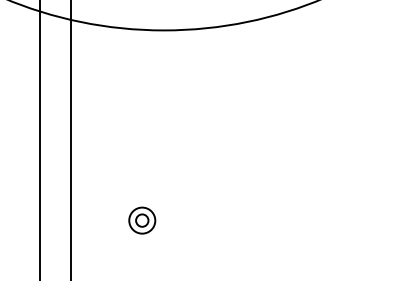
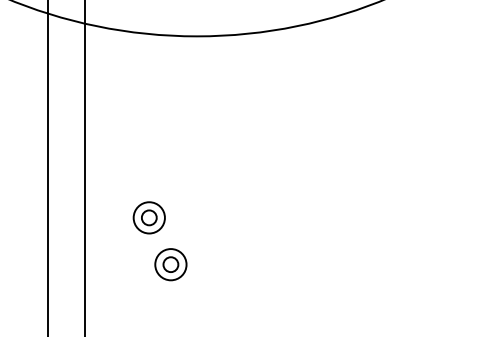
part: (124, 181) -> (149, 217), added

